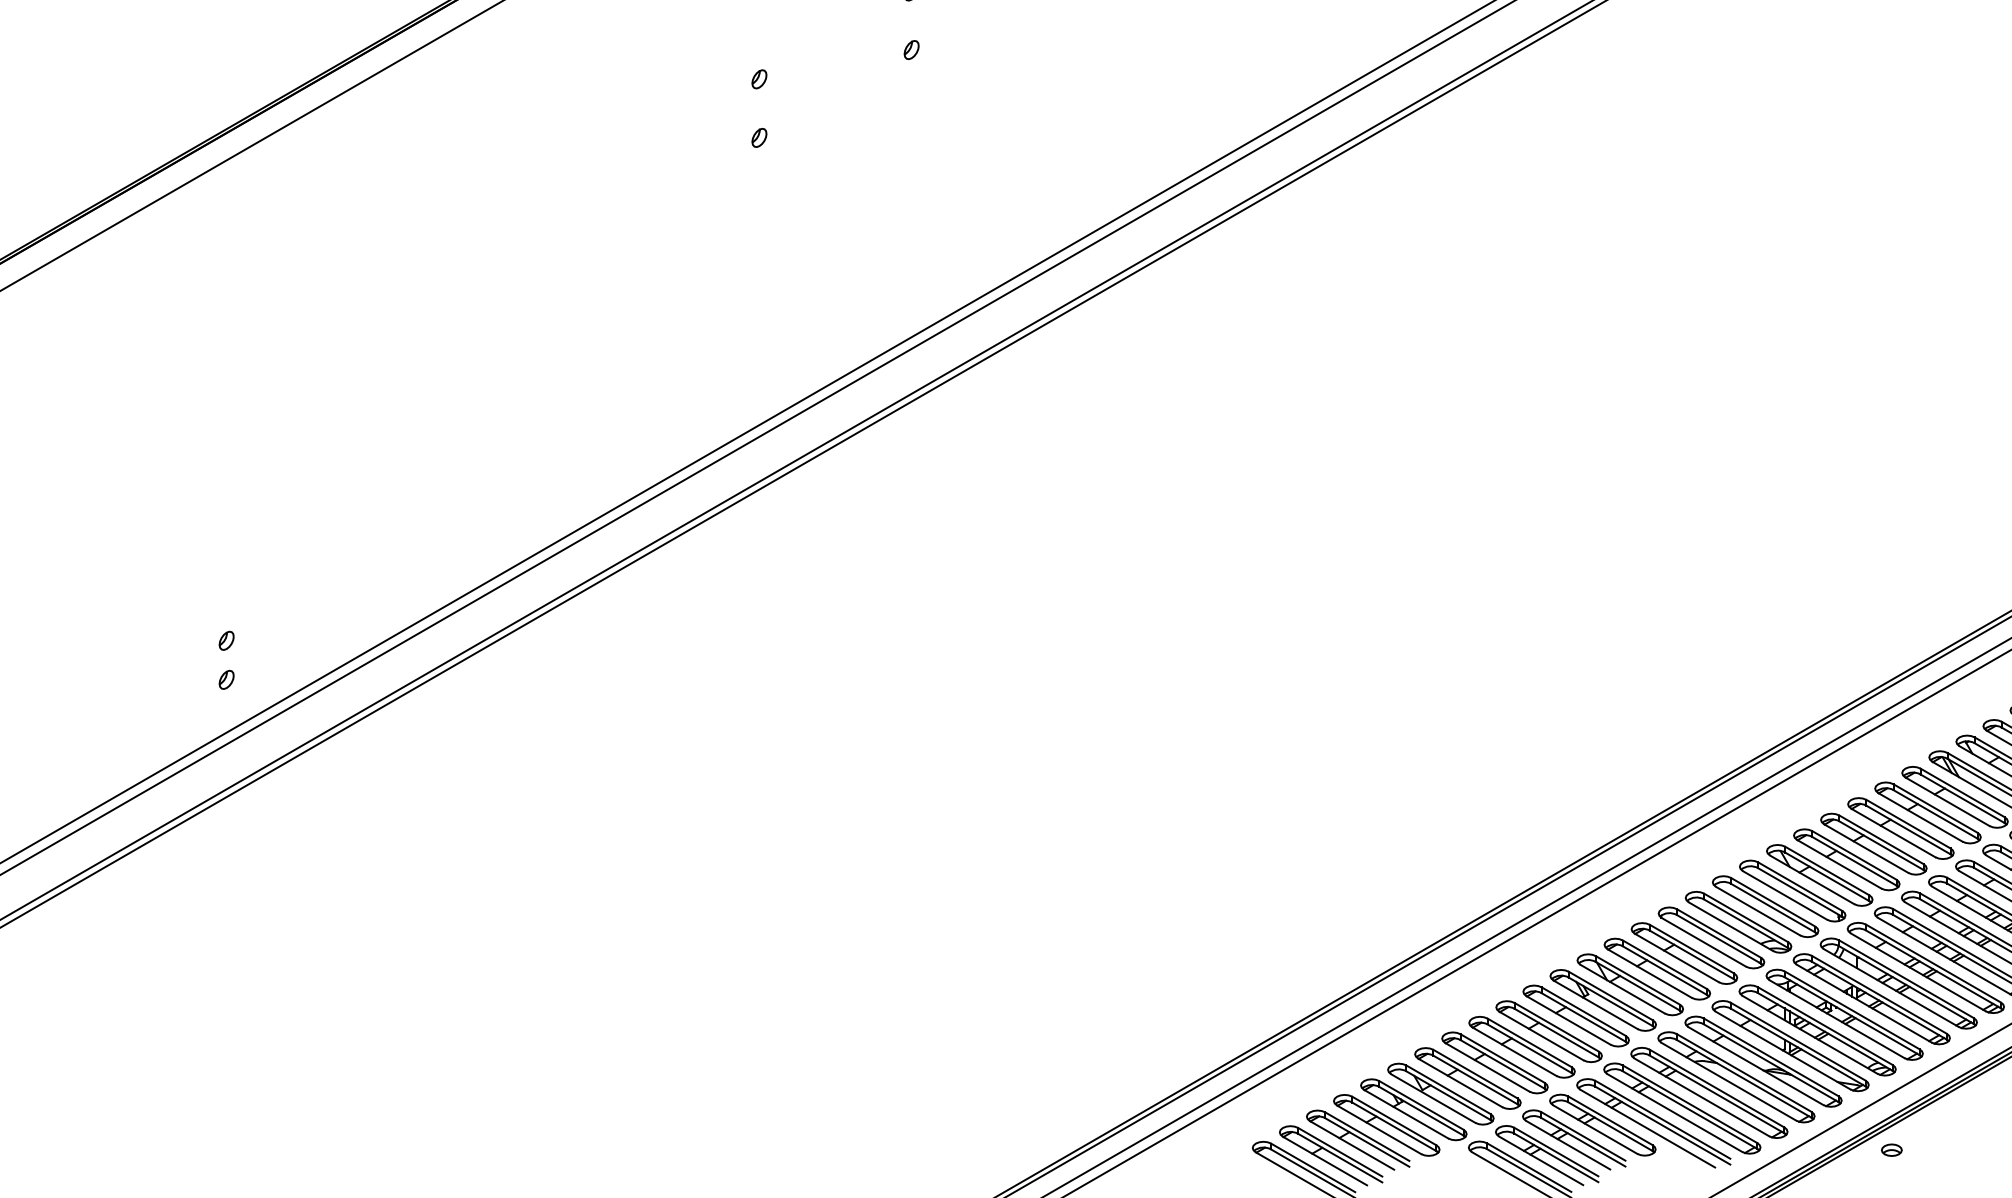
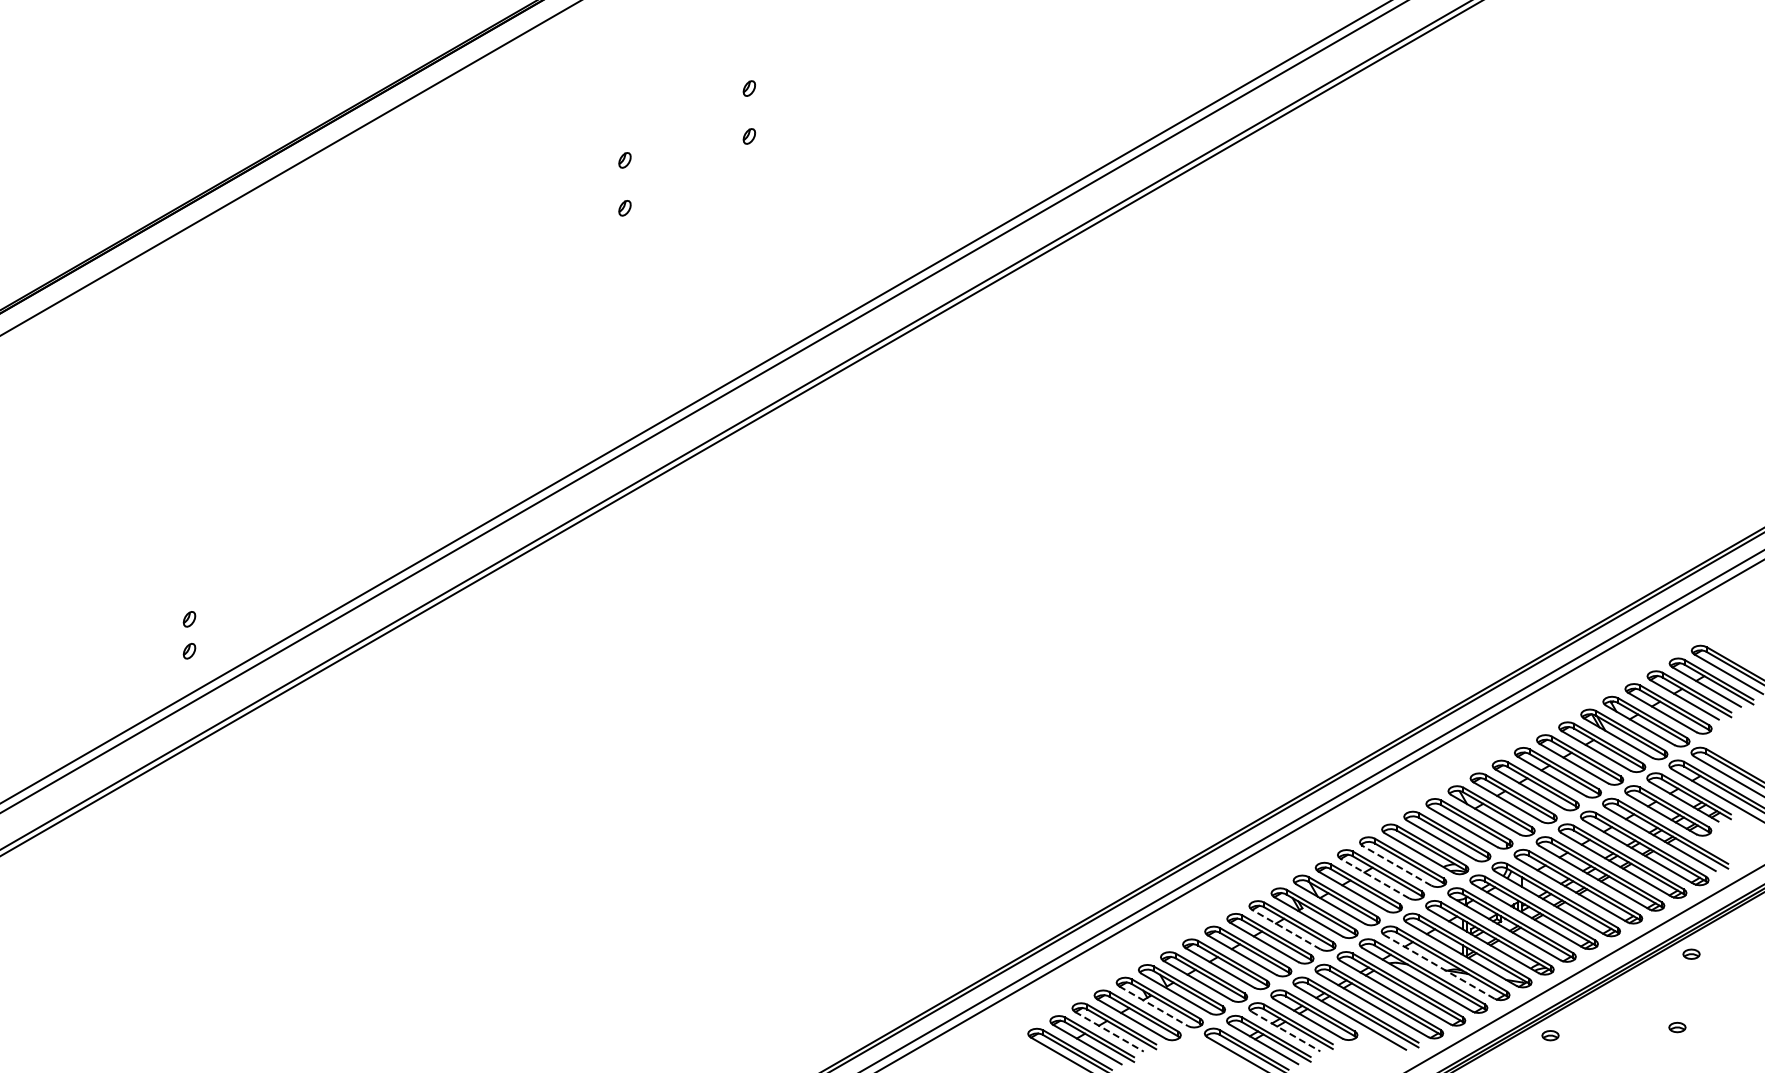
line: (1703, 942) -> (1396, 865), solid -> dashed
line: (1676, 957) -> (1374, 878), solid -> dashed
line: (1568, 1020) -> (1286, 929), solid -> dashed
line: (1755, 1065) -> (1439, 966), solid -> dashed
line: (1406, 1114) -> (1153, 1006), solid -> dashed
line: (1352, 1145) -> (1109, 1031), solid -> dashed
line: (1567, 1145) -> (1285, 1031), solid -> dashed

